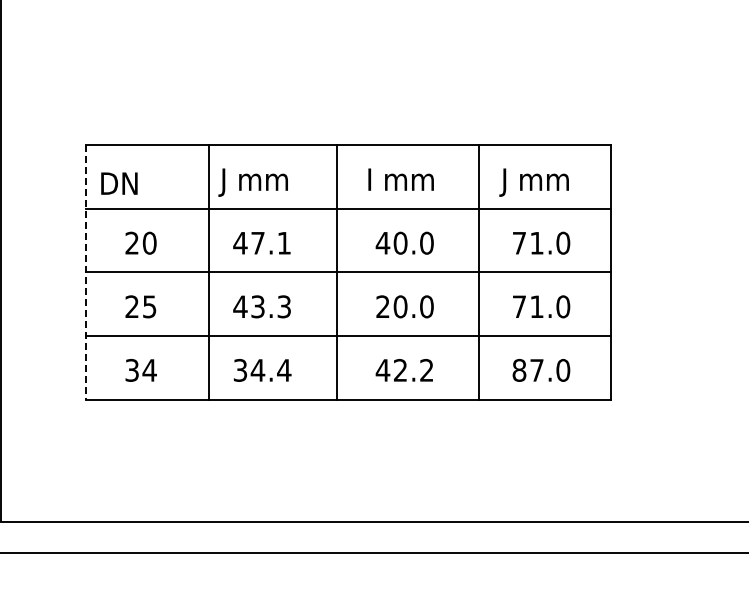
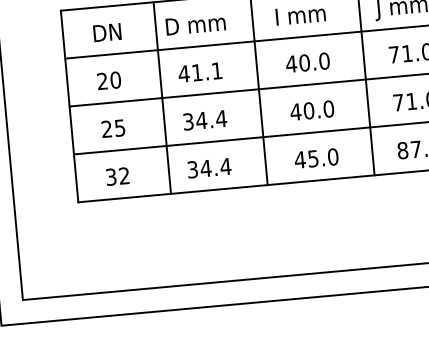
text: (259, 182) -> (194, 26), J mm -> D mm
text: (119, 183) -> (107, 32), moved
text: (257, 243) -> (196, 72), 47.1 -> 41.1
line: (85, 272) -> (69, 106), dashed -> solid
text: (262, 306) -> (205, 120), 43.3 -> 34.4
text: (382, 306) -> (295, 111), 20.0 -> 40.0
text: (413, 369) -> (323, 157), 42.2 -> 45.0
text: (149, 370) -> (124, 176), 34 -> 32

